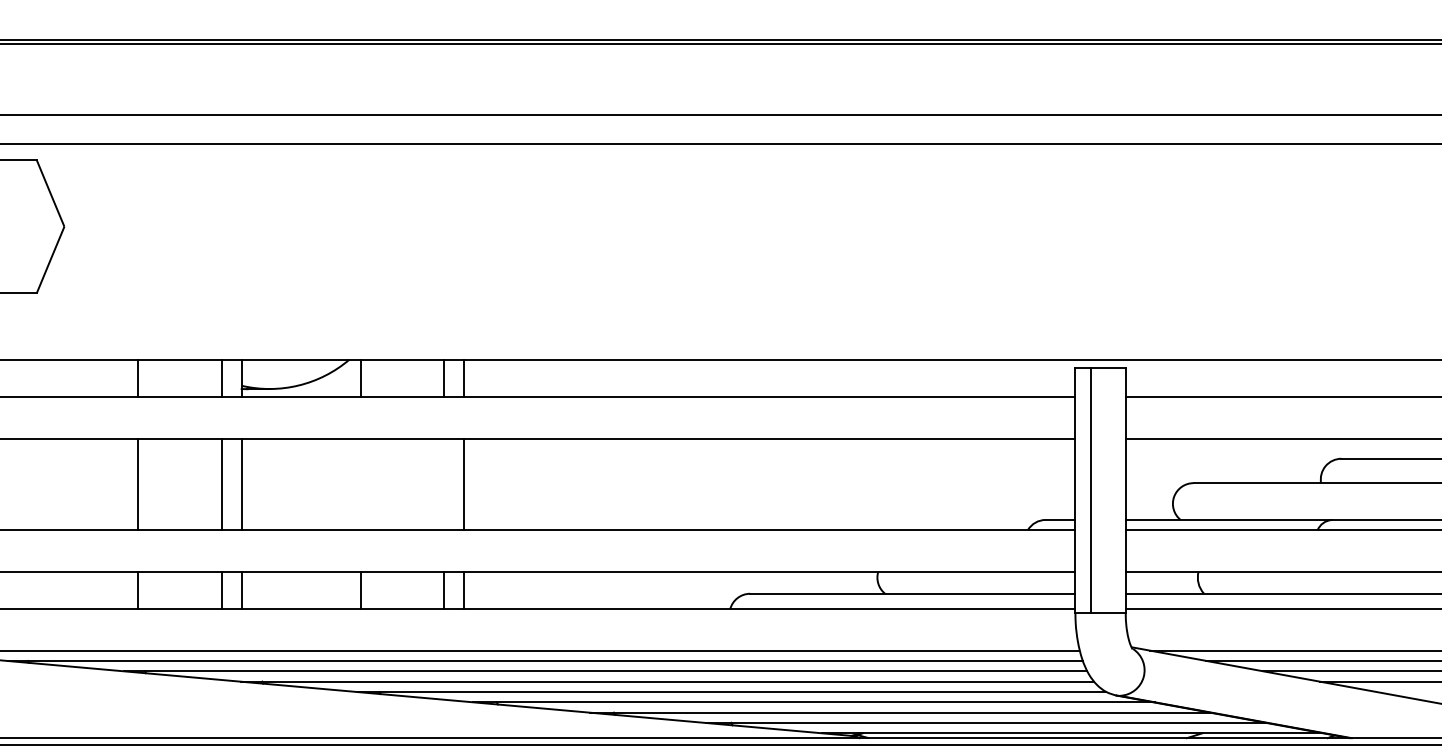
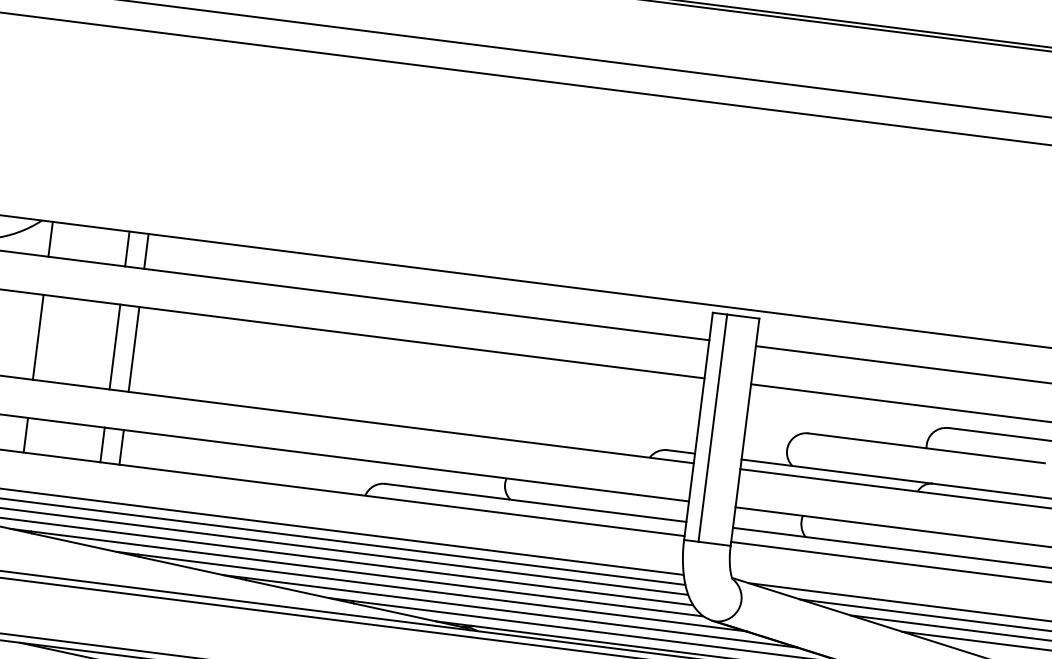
line: (360, 484) -> (37, 337), added
line: (443, 484) -> (114, 346), added

